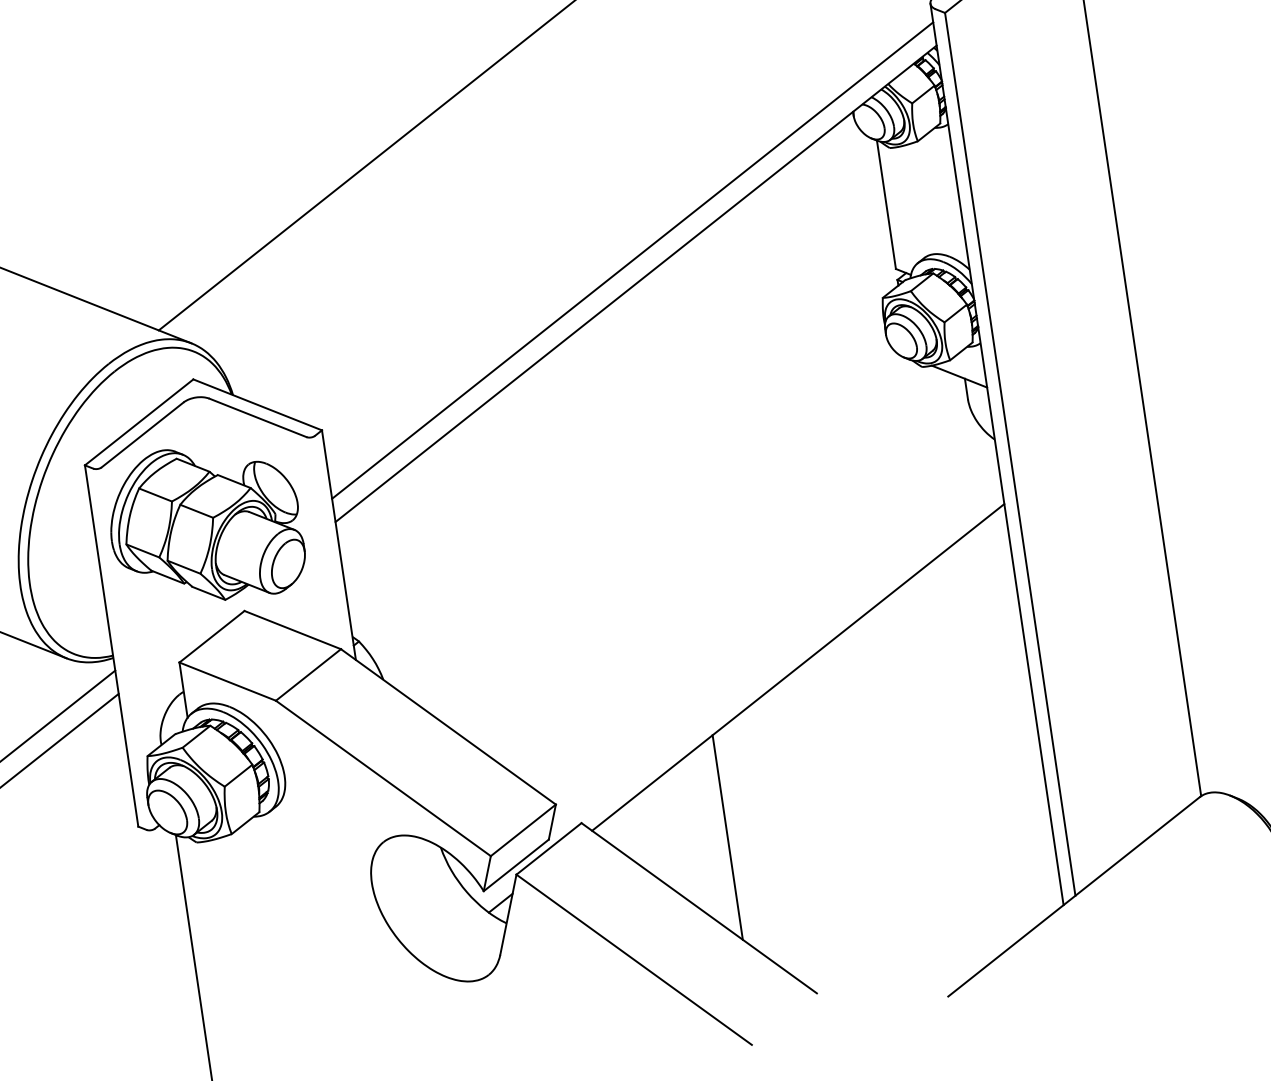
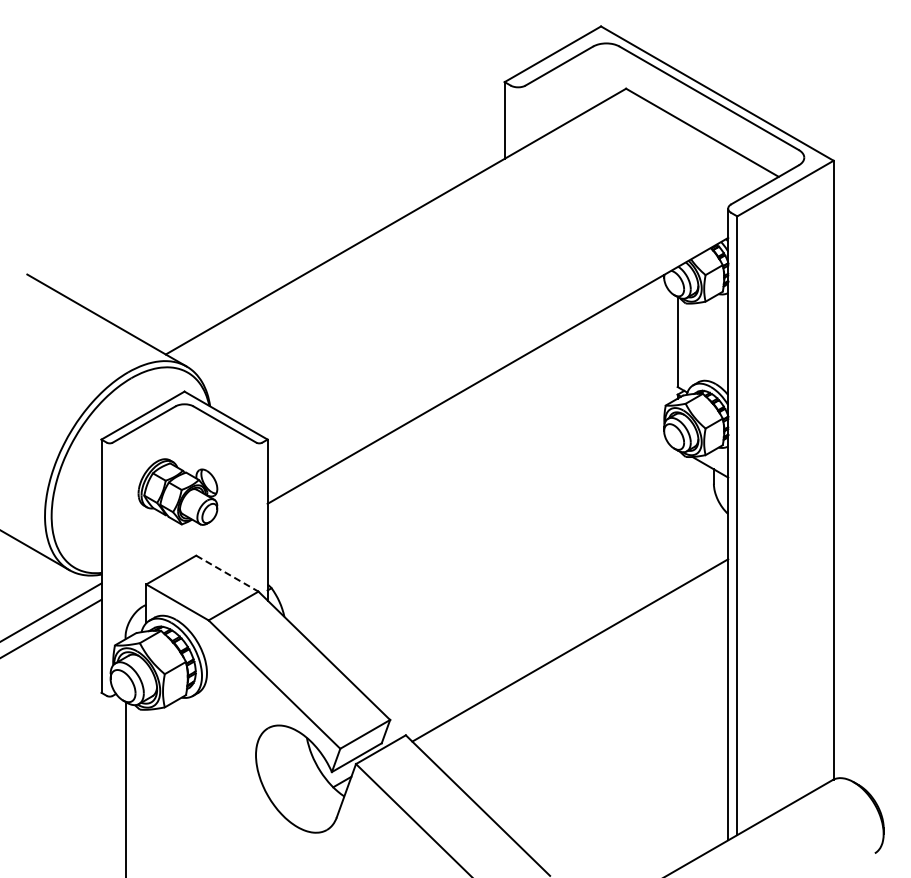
line: (632, 260) -> (497, 354), removed
part: (204, 523) -> (177, 491), size x0.6
line: (292, 629) -> (227, 573), solid -> dashed
line: (727, 836) -> (504, 759), removed

